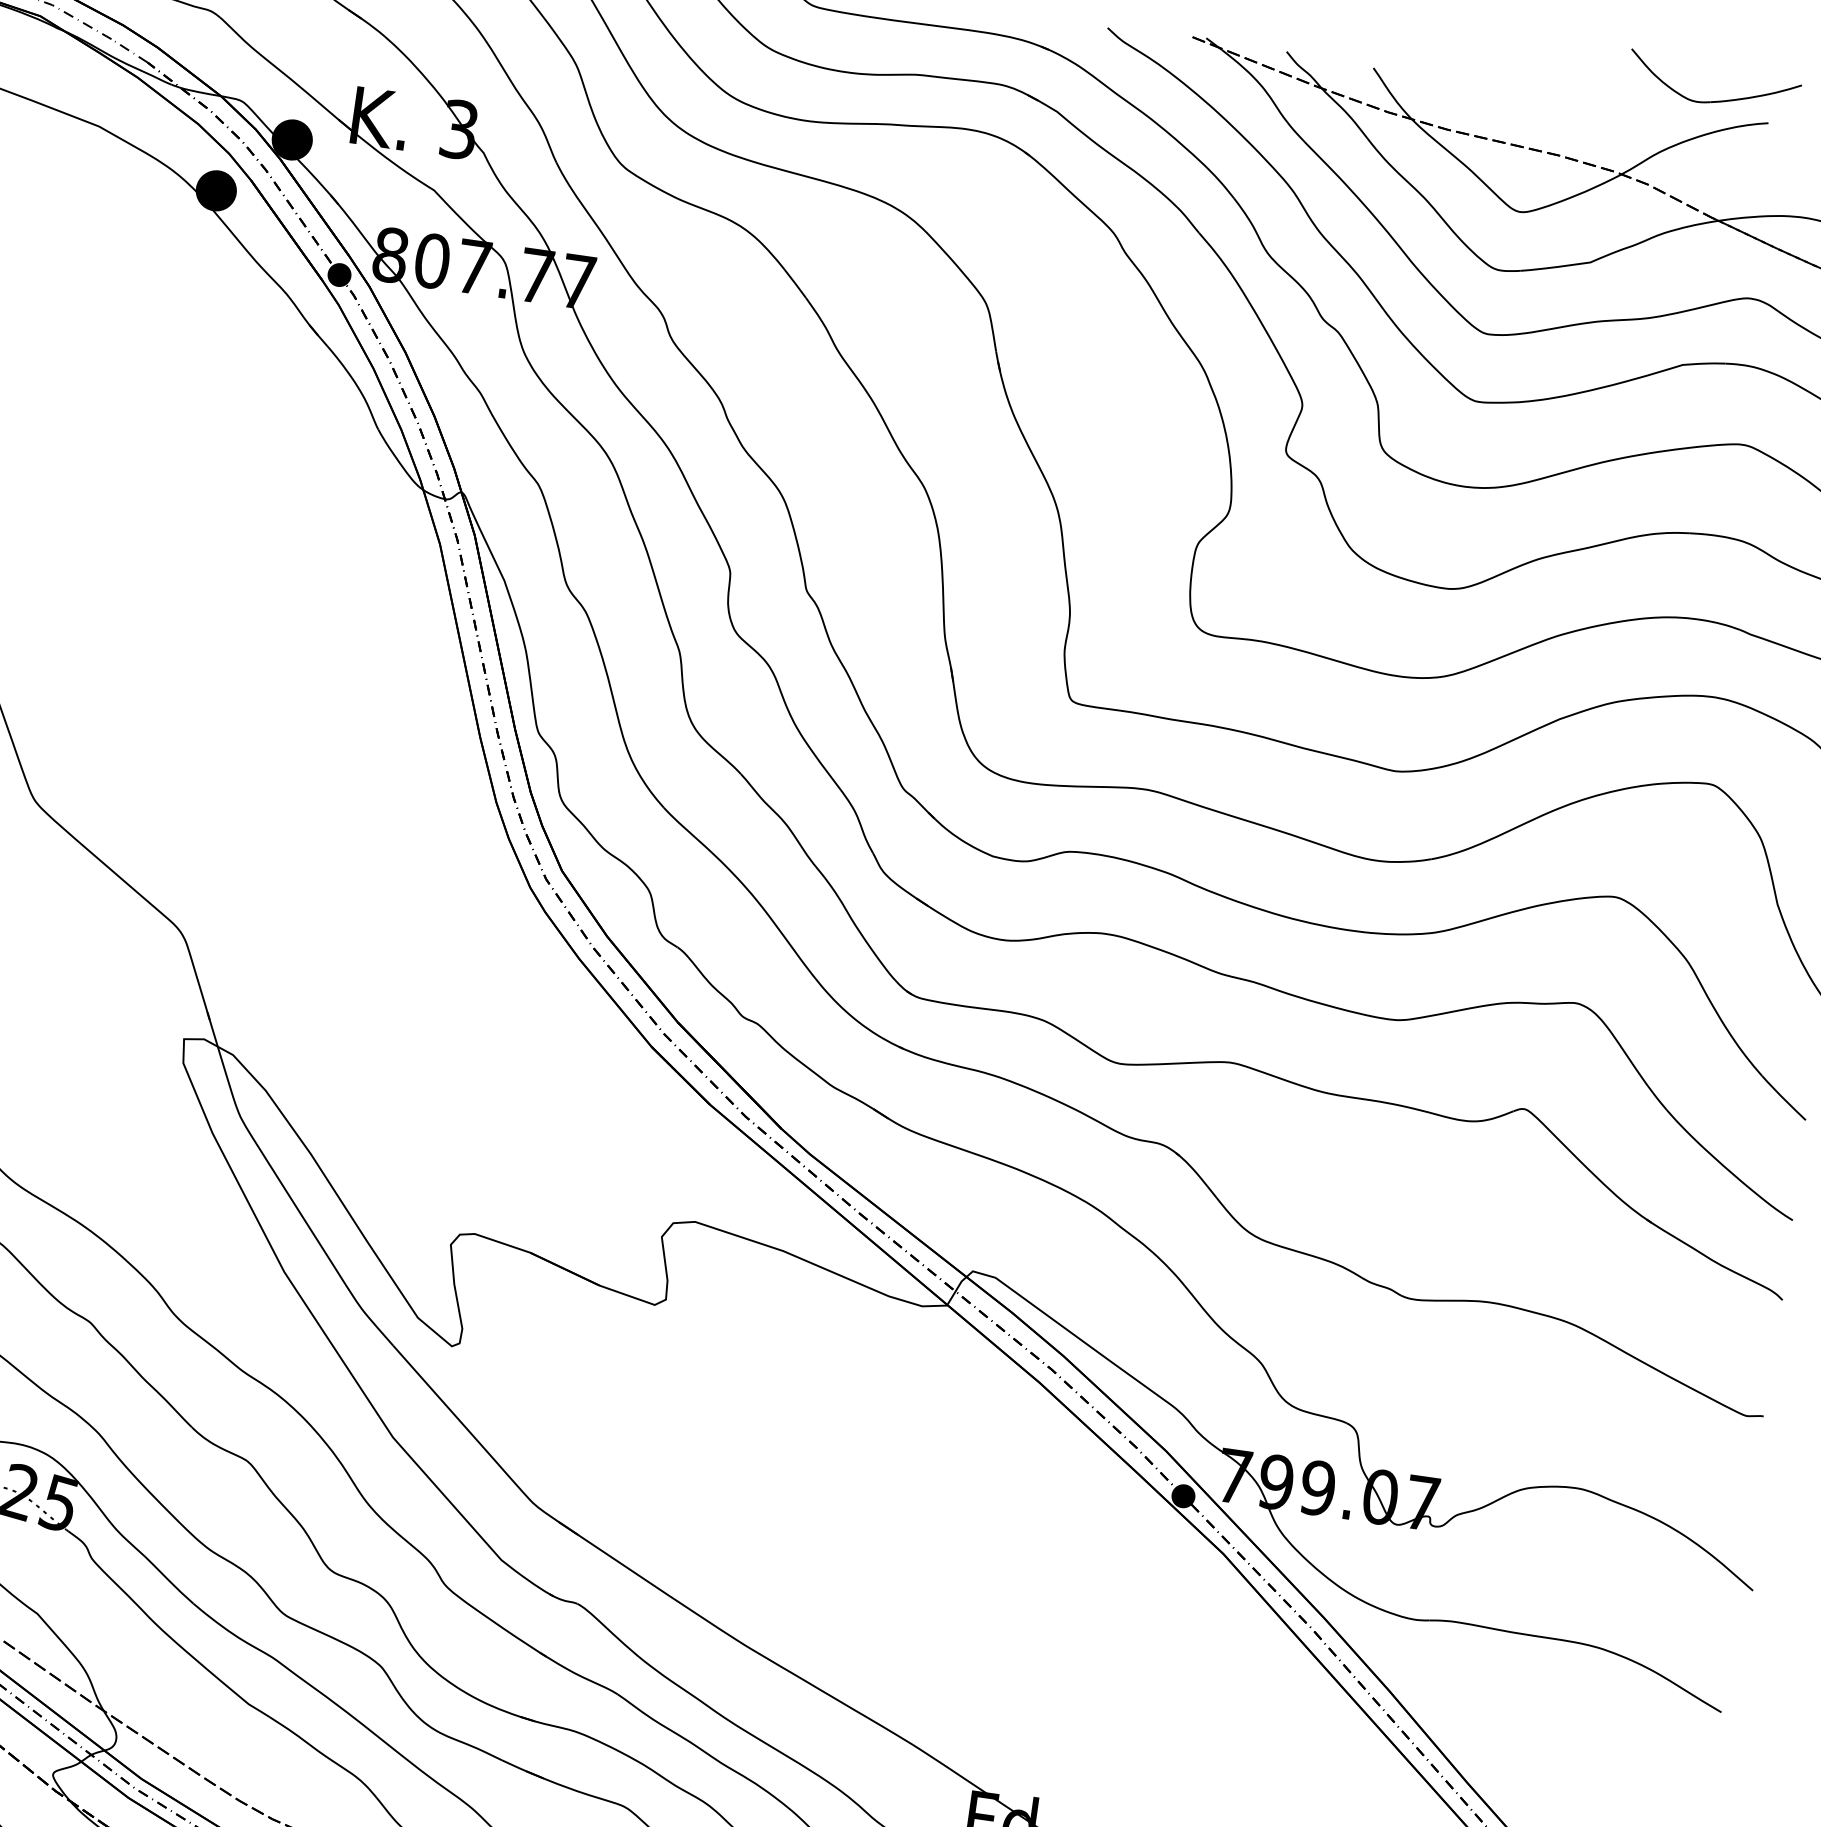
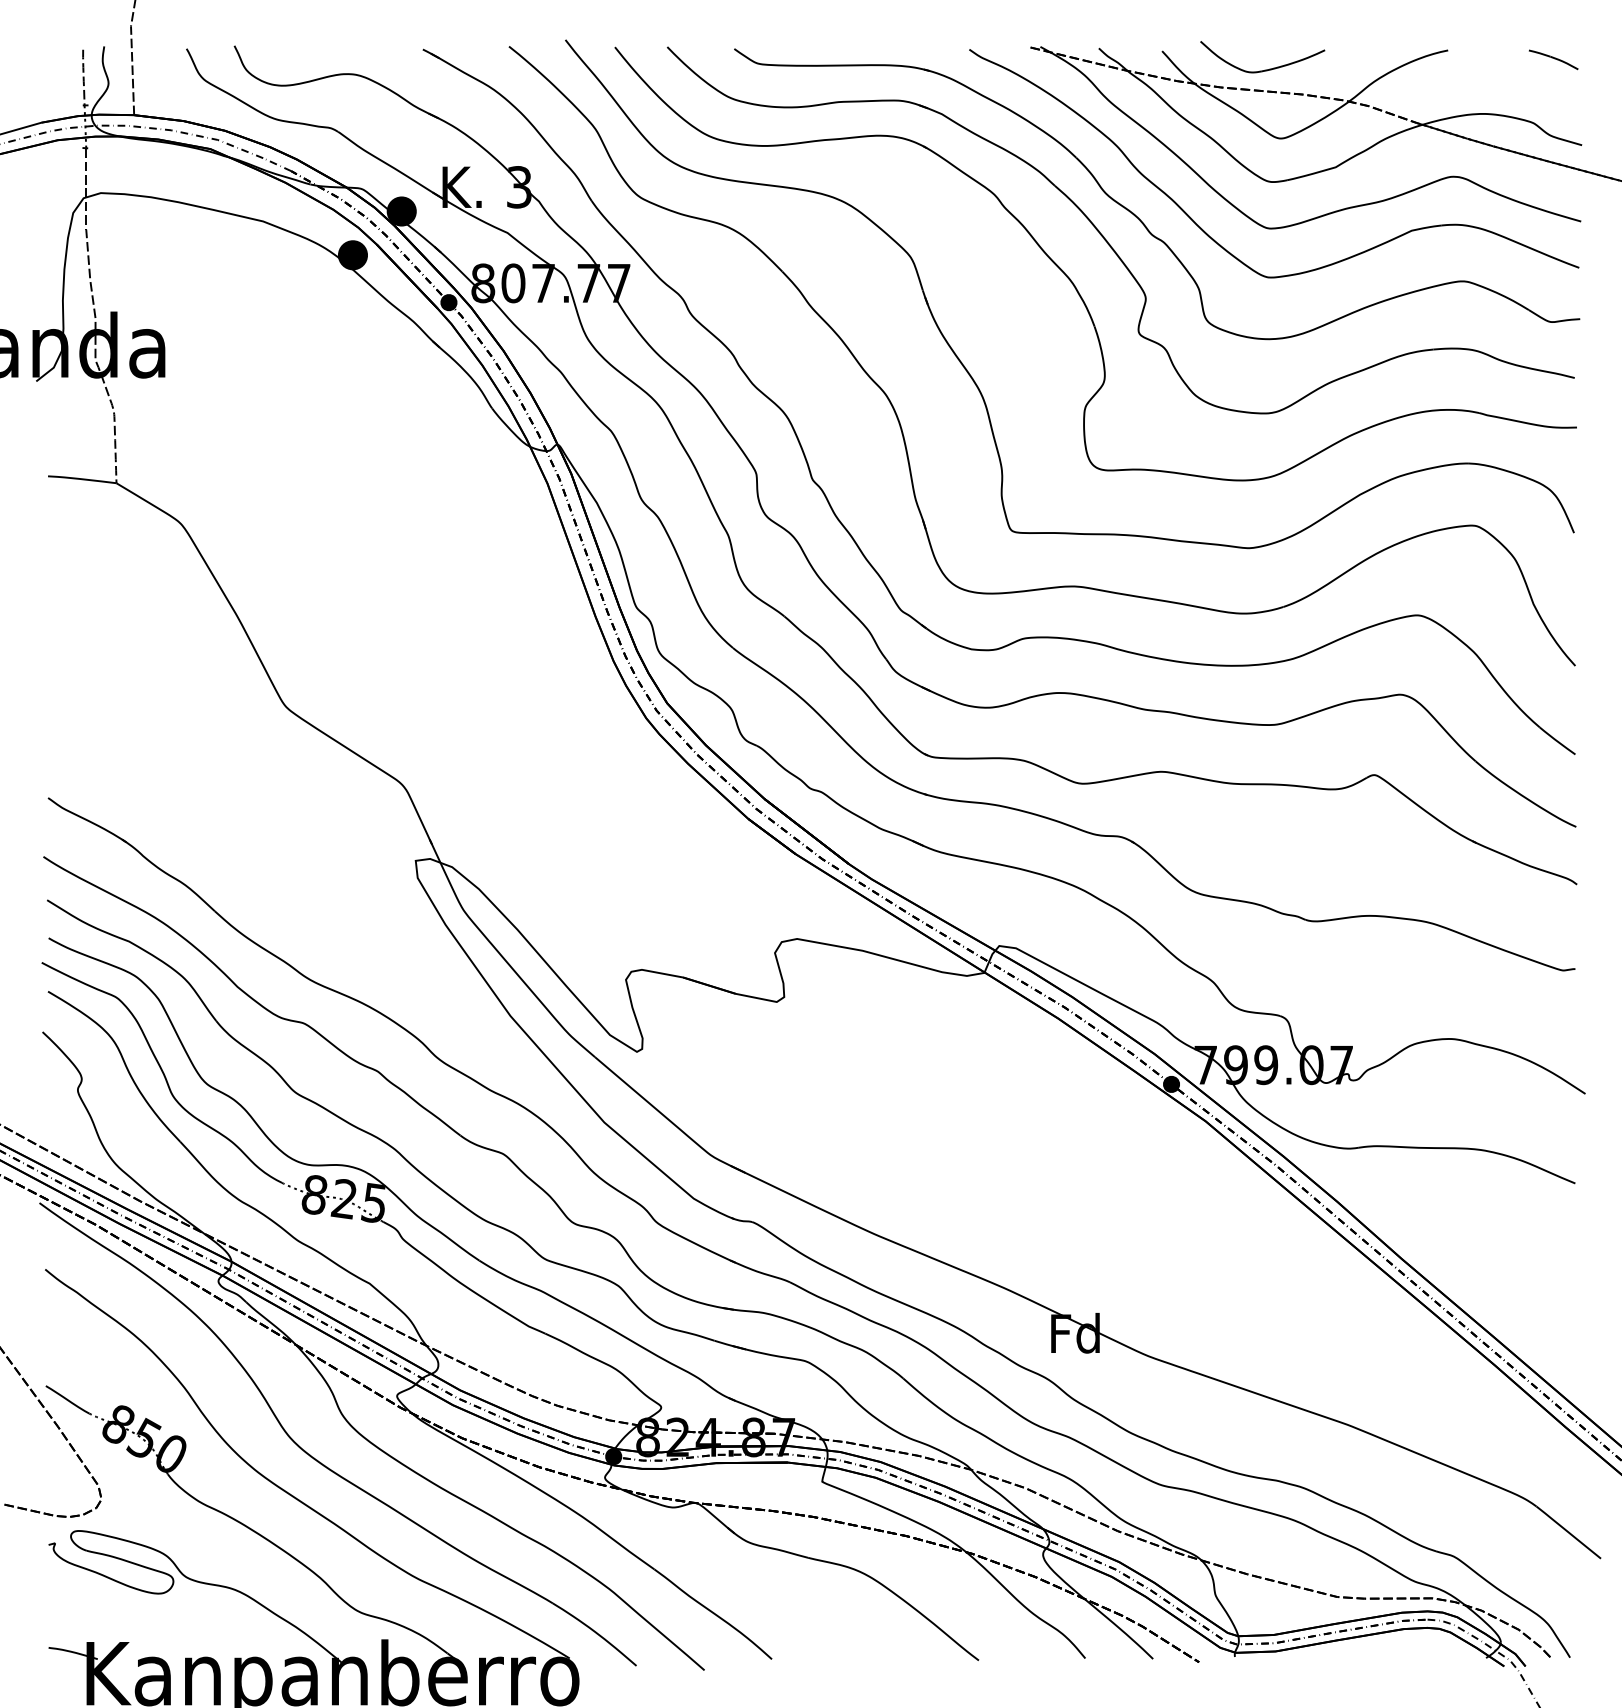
part: (1714, 100) -> (1264, 69), moved

